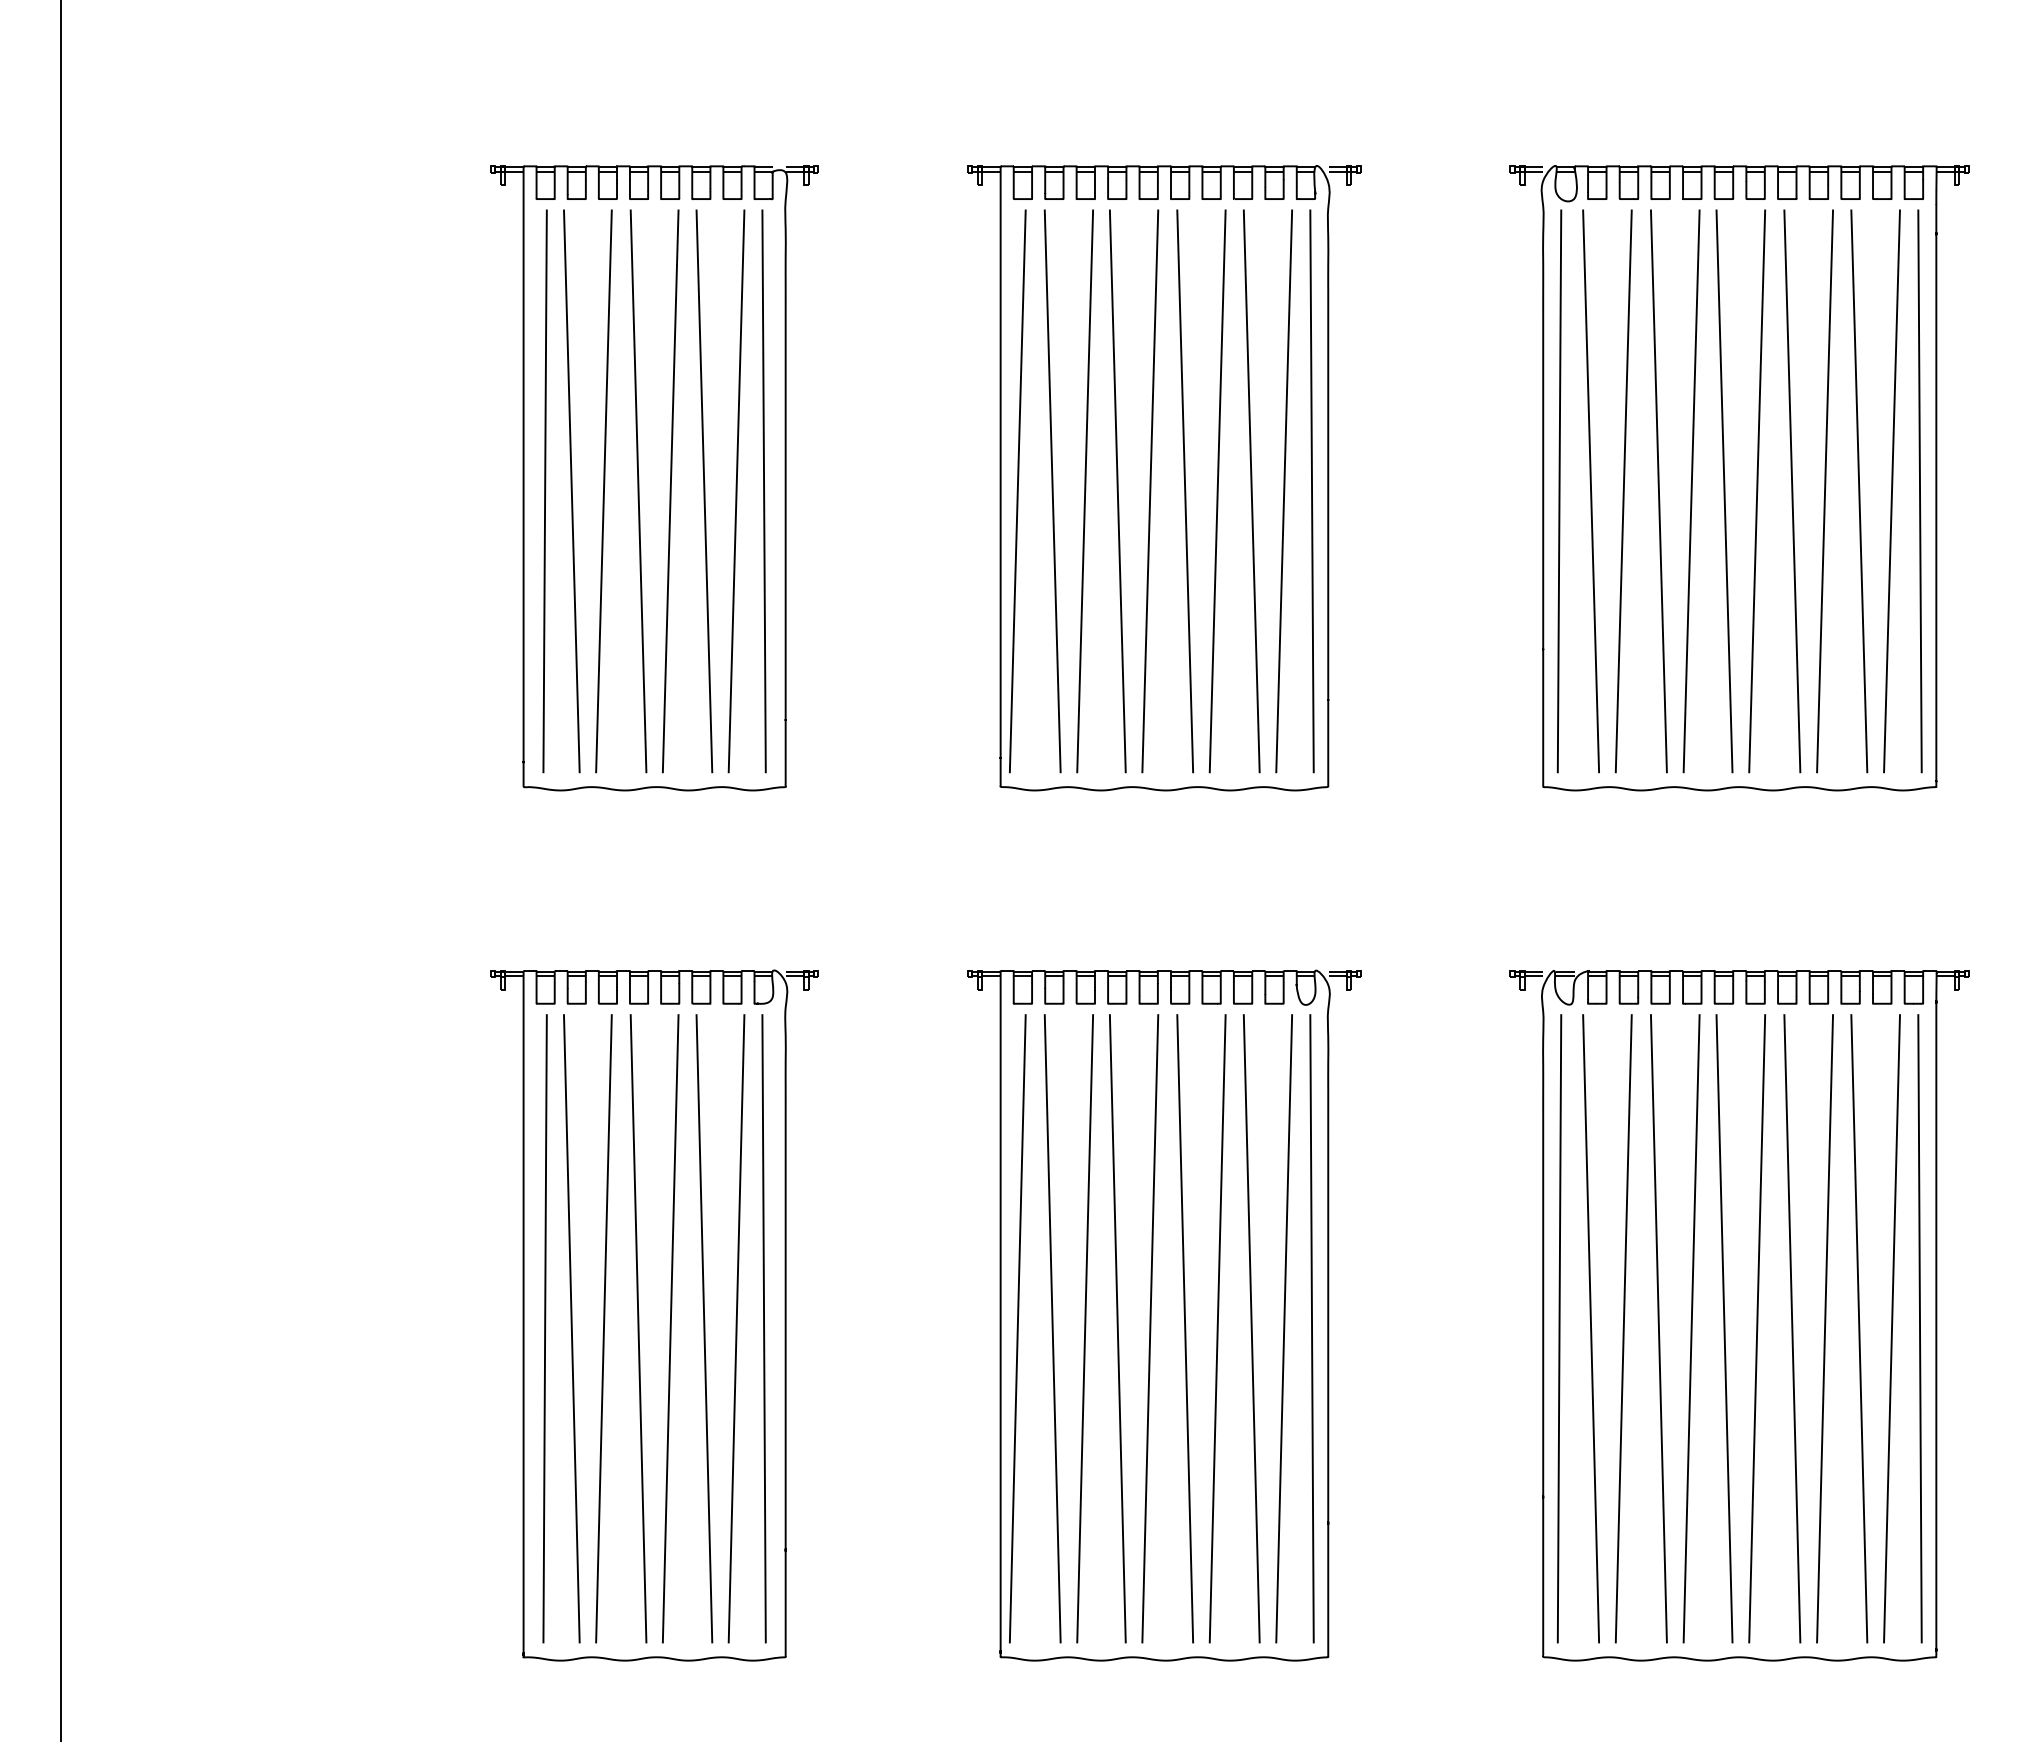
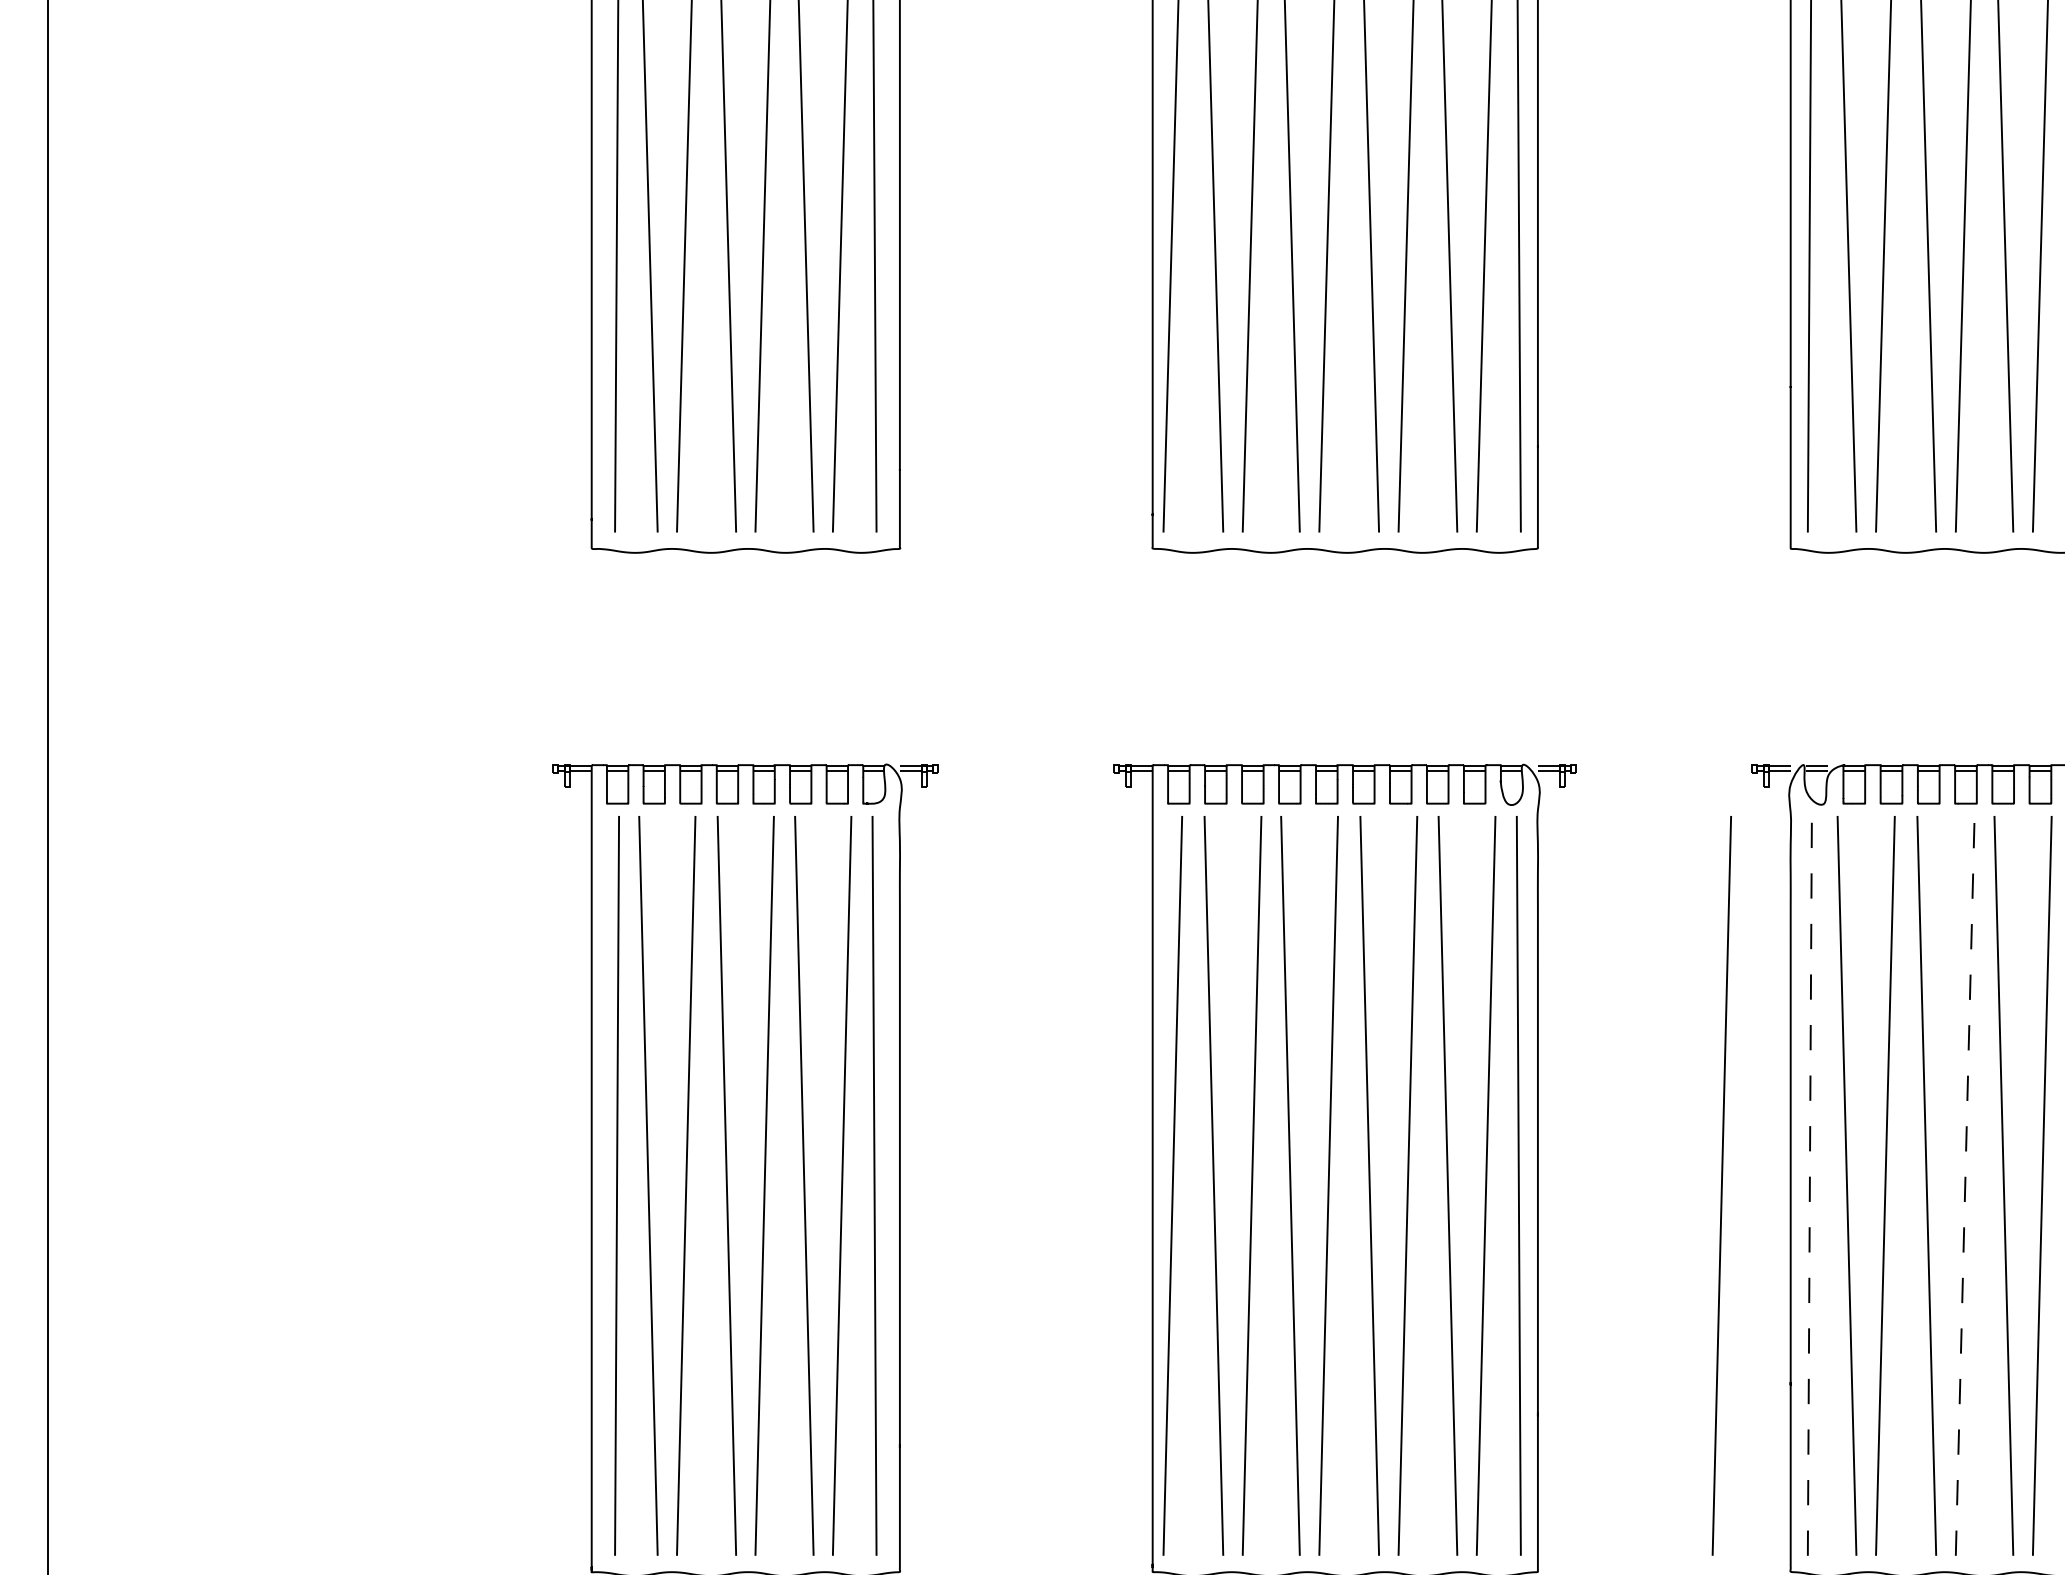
line: (1484, 1328) -> (1721, 1185), added
line: (1559, 1328) -> (1809, 1185), solid -> dashed
line: (1691, 1328) -> (1965, 1185), solid -> dashed

